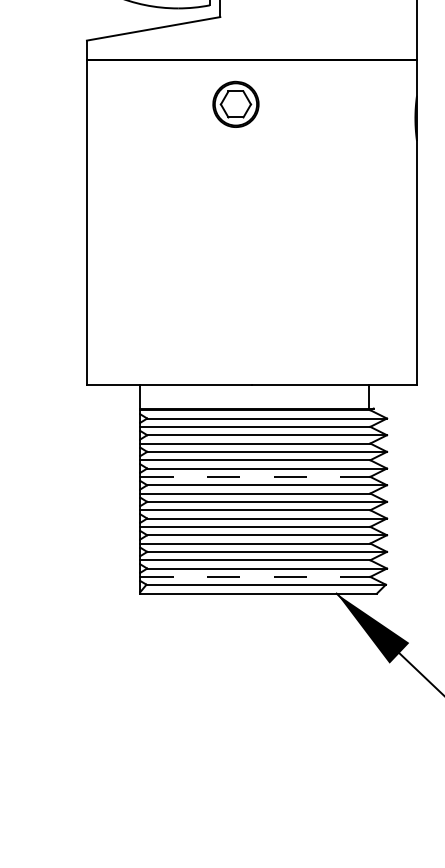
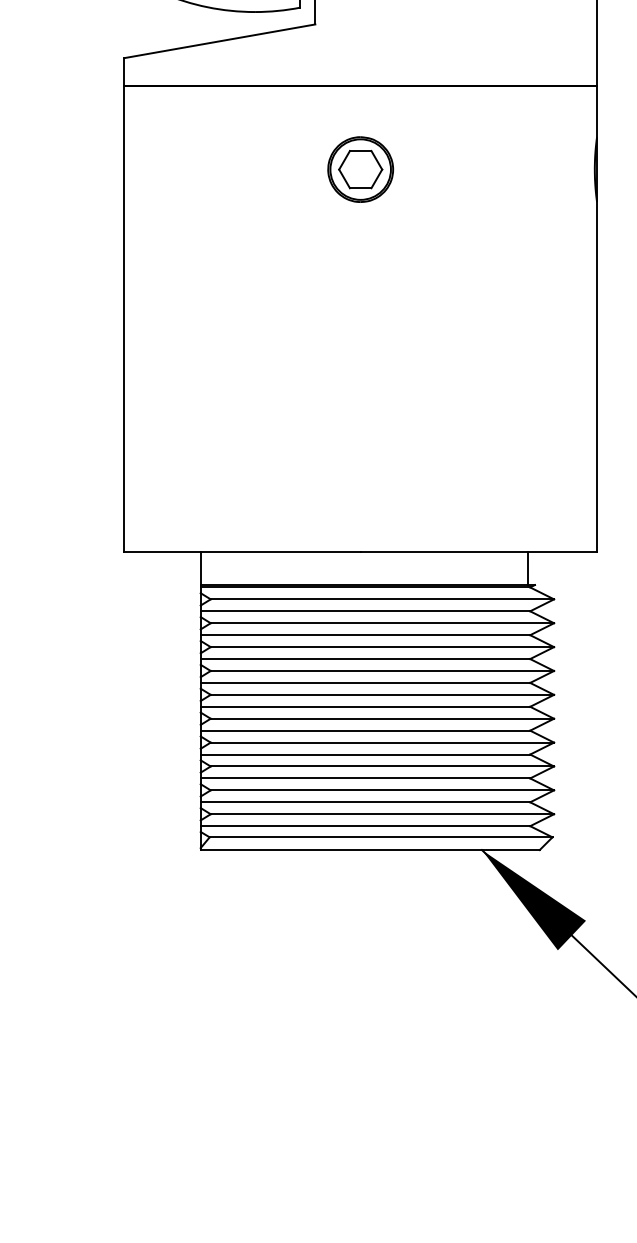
part: (235, 103) -> (360, 168), moved
line: (255, 476) -> (365, 682), dashed -> solid
line: (255, 576) -> (365, 825), dashed -> solid

